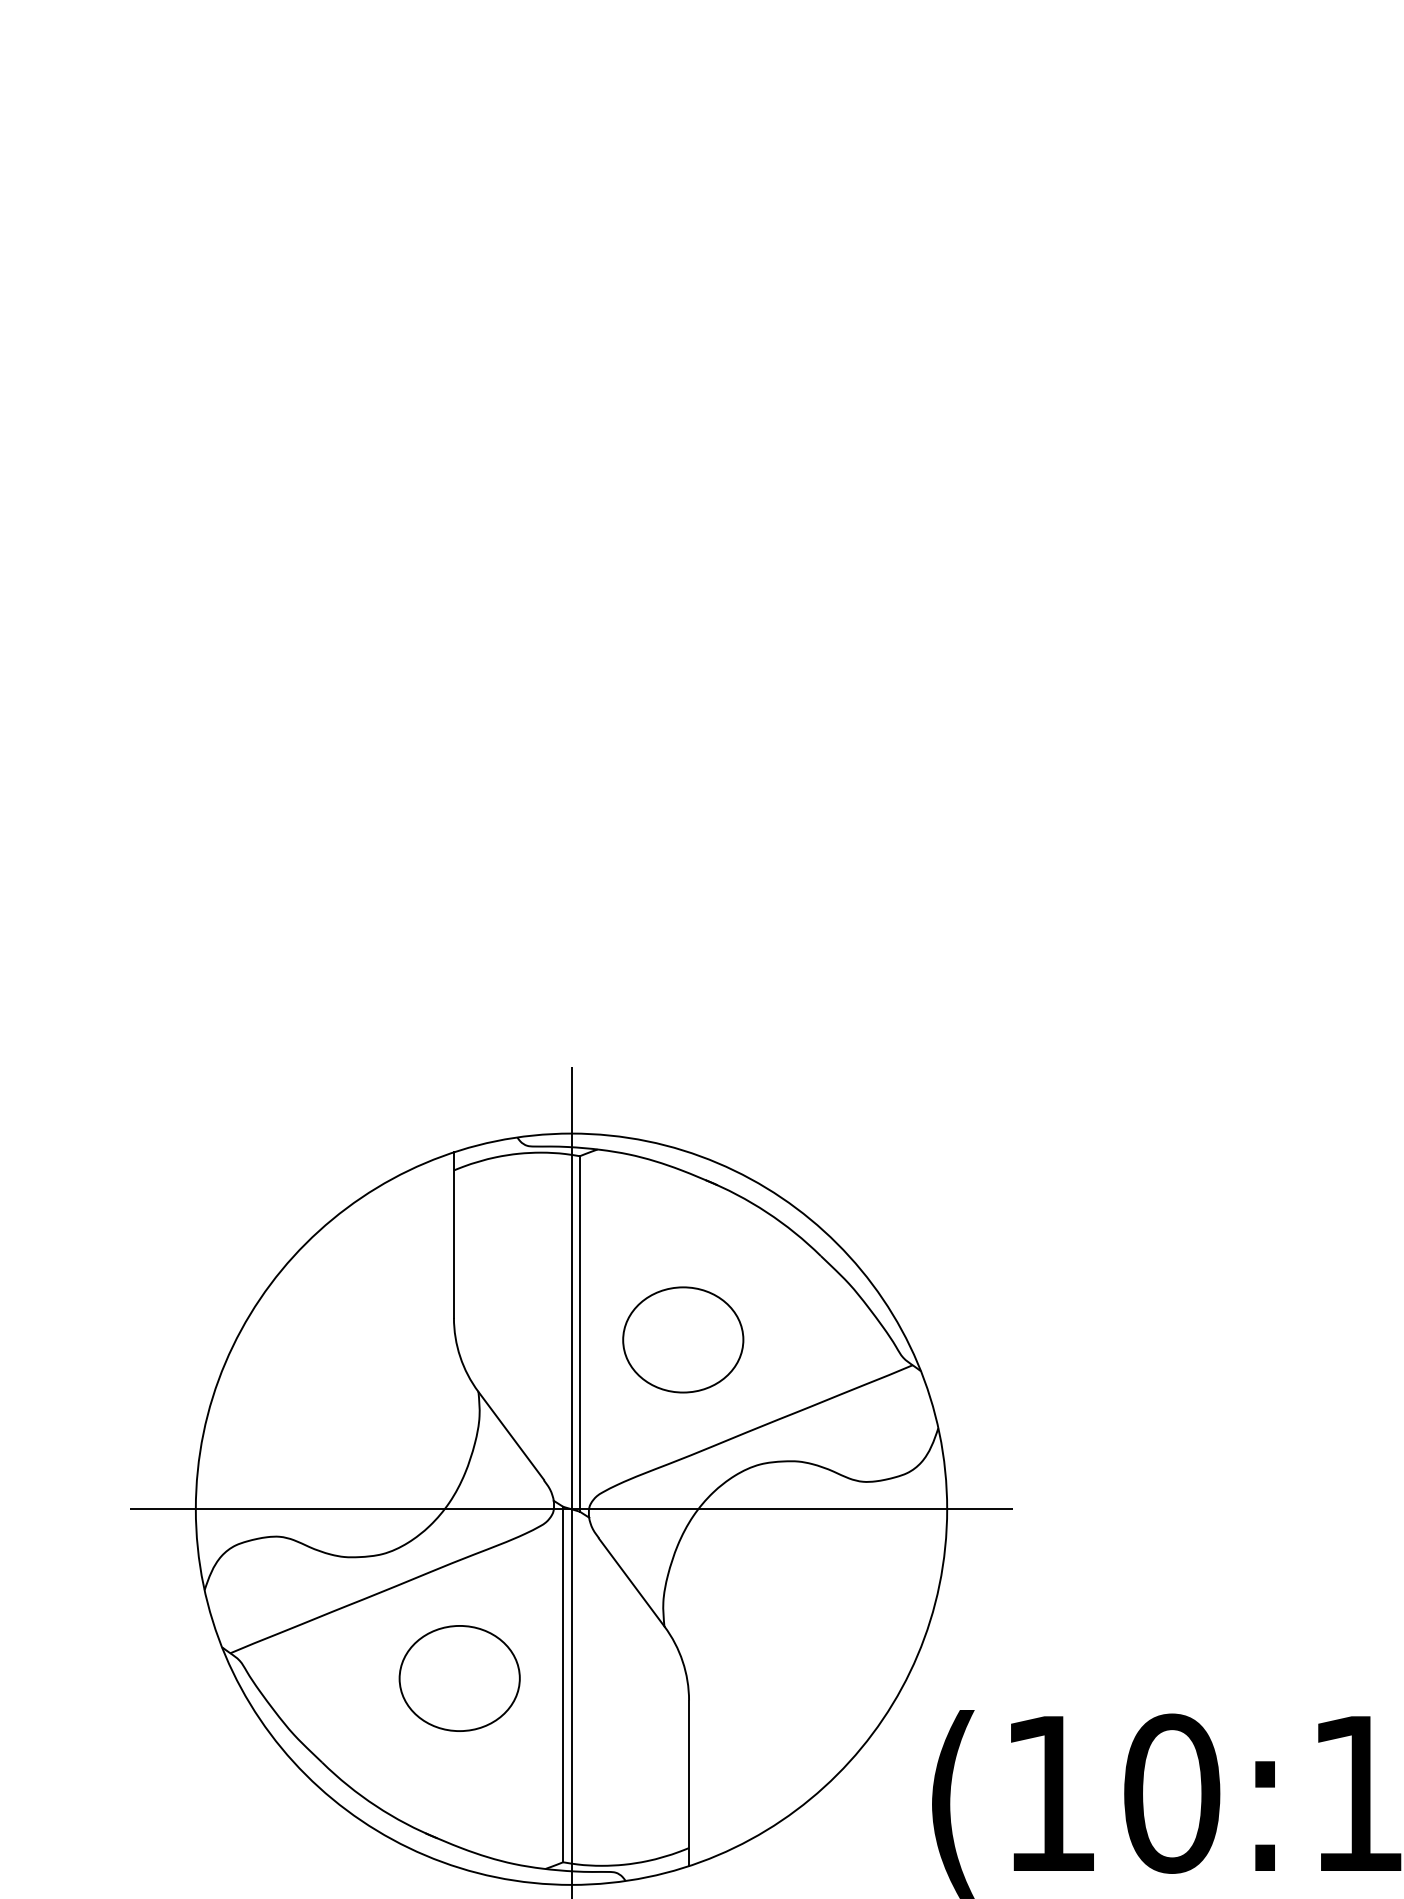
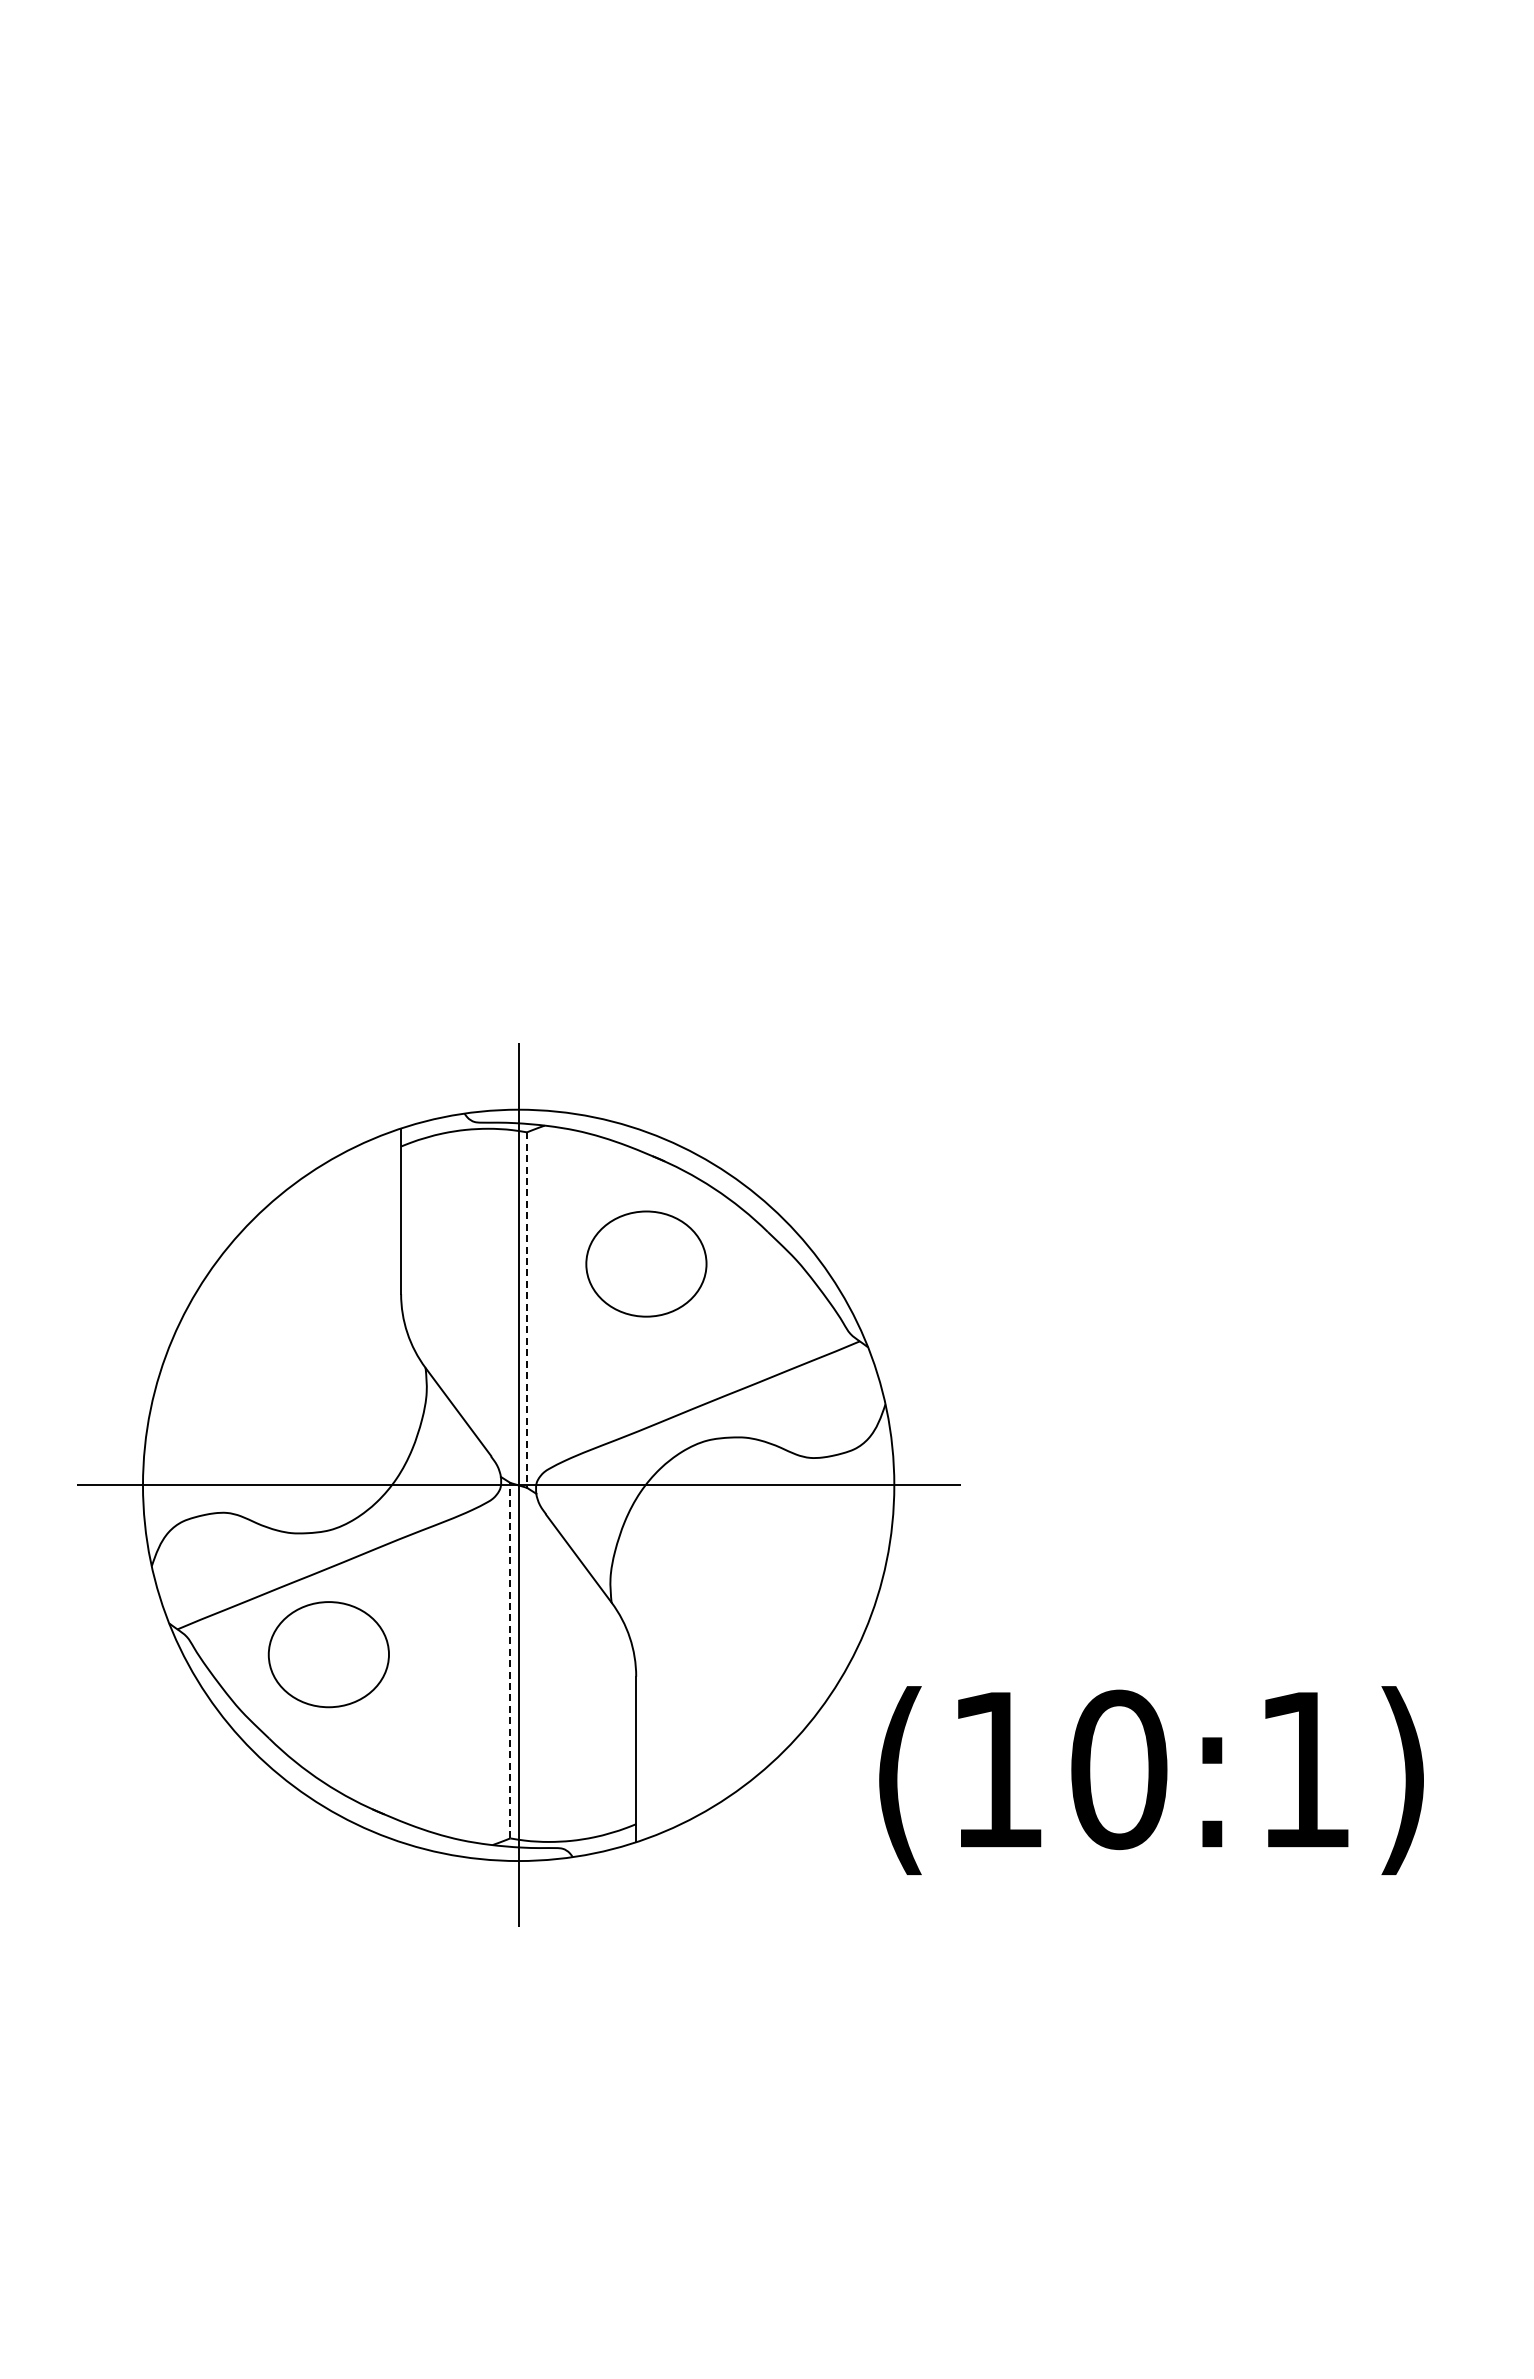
line: (580, 1334) -> (527, 1310), solid -> dashed
part: (683, 1339) -> (646, 1263), moved
part: (459, 1678) -> (328, 1654), moved
line: (563, 1684) -> (510, 1660), solid -> dashed

